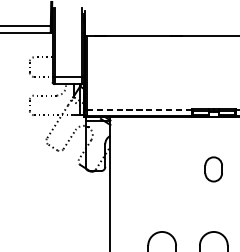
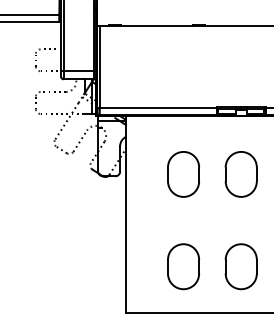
line: (139, 110) -> (158, 108), dashed -> solid
part: (162, 169) -> (183, 174), added
part: (213, 169) -> (240, 174), size x1.67

